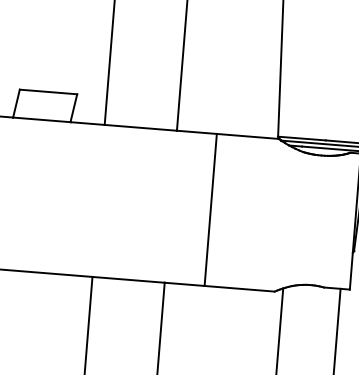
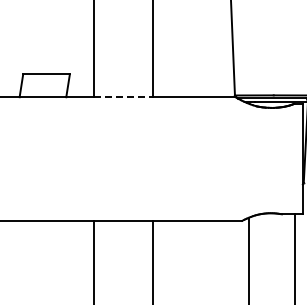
line: (140, 128) -> (123, 97), solid -> dashed
line: (211, 209) -> (185, 158), removed

